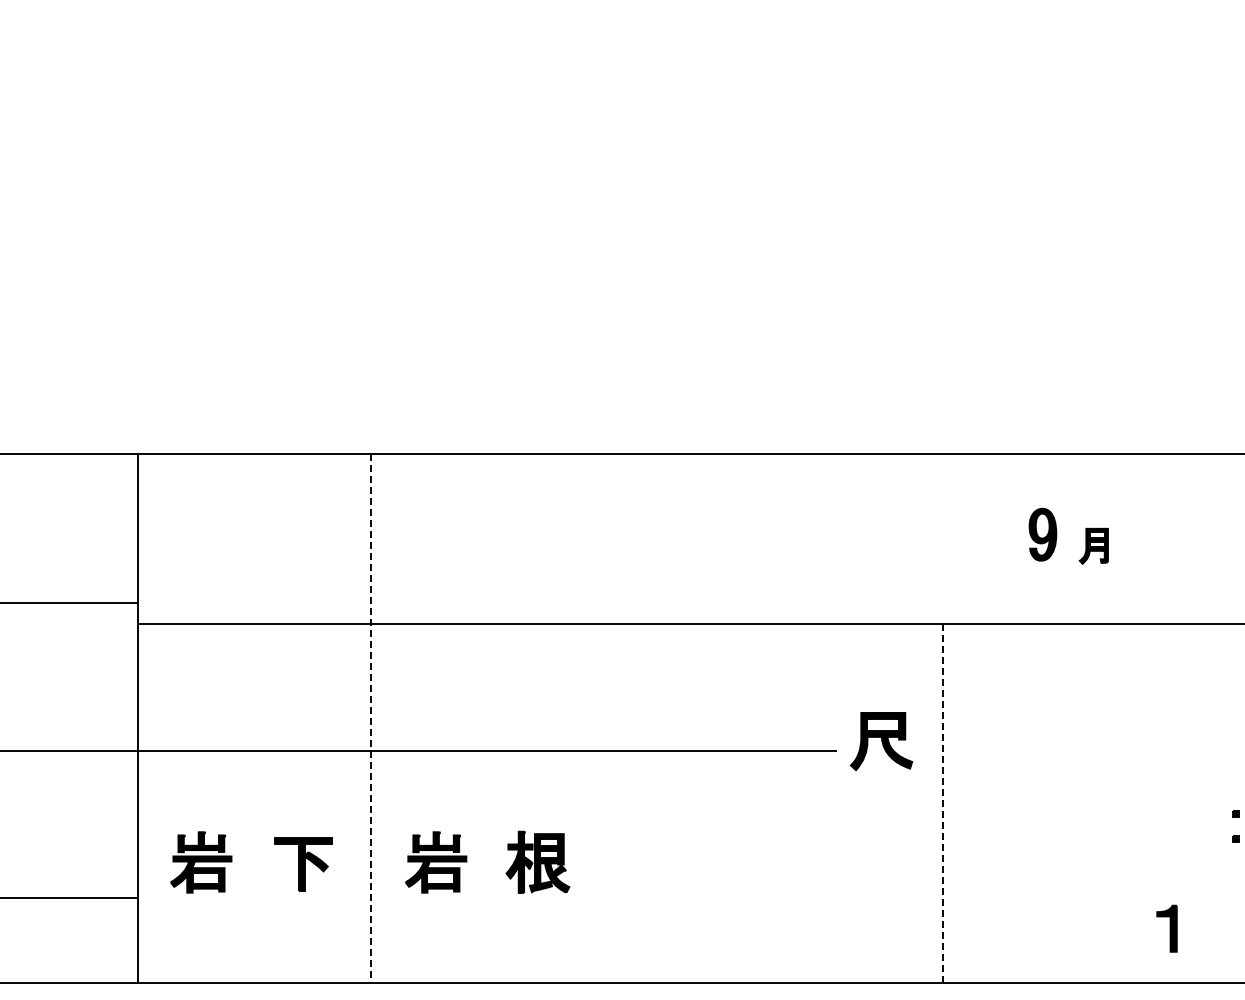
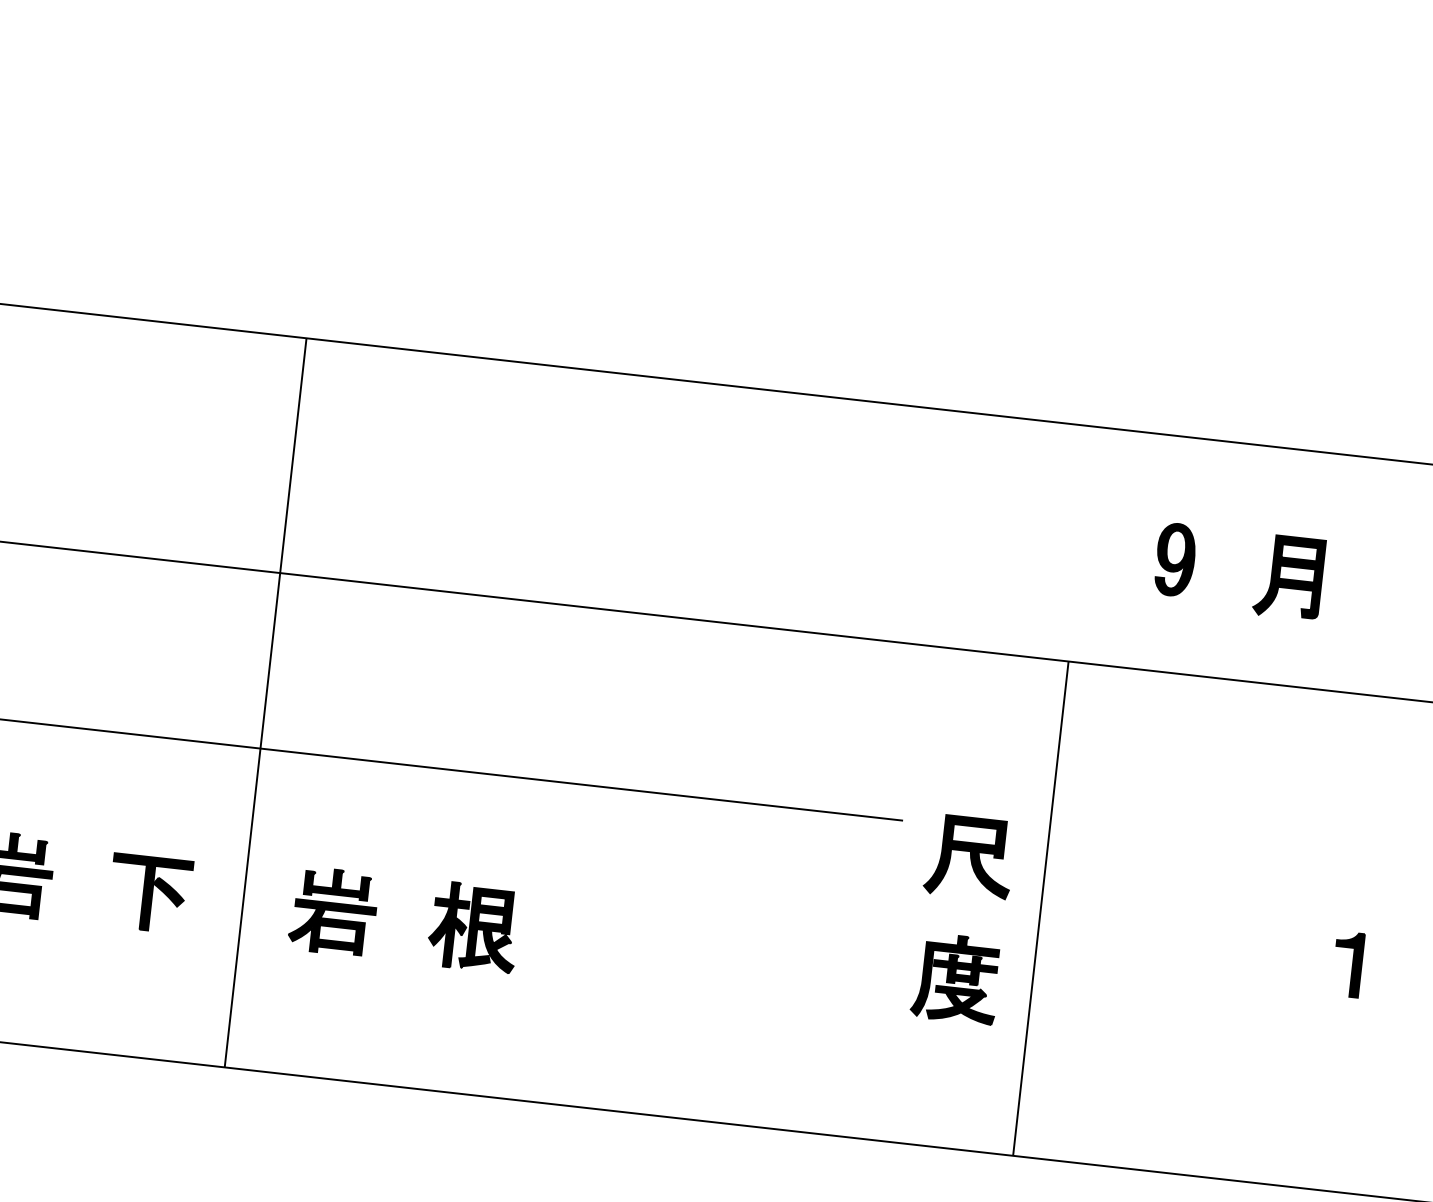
part: (1042, 534) -> (1174, 559), moved
part: (1093, 546) -> (1288, 577), size x1.67
line: (370, 718) -> (265, 703), dashed -> solid
part: (881, 741) -> (969, 857), moved
line: (942, 803) -> (1040, 908), dashed -> solid
part: (887, 859) -> (956, 977), added
part: (1166, 928) -> (1347, 964), moved

